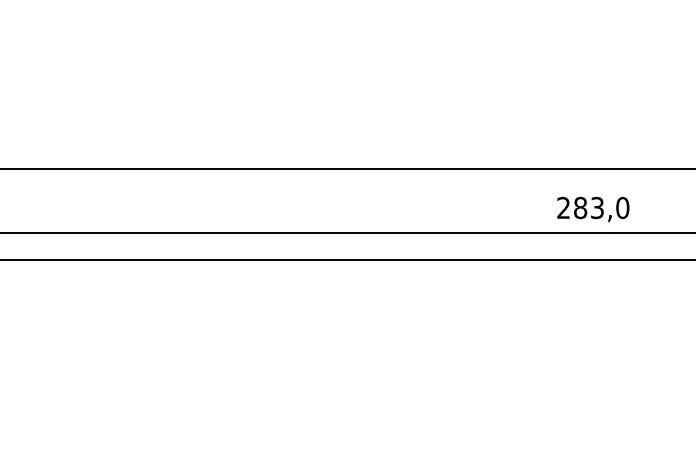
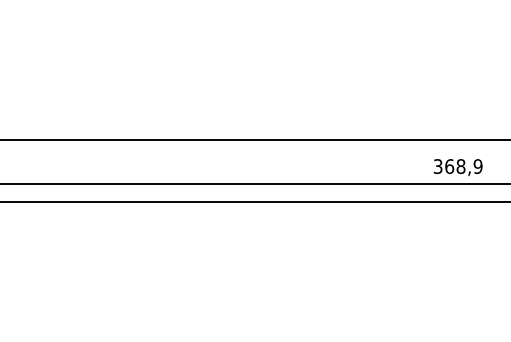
text: (592, 207) -> (457, 166), 283,0 -> 368,9

